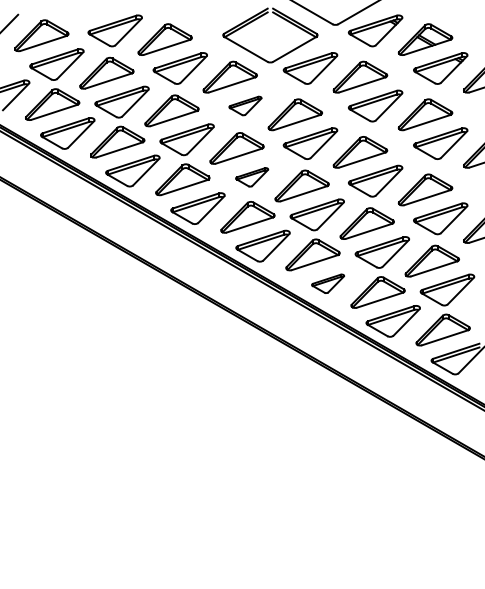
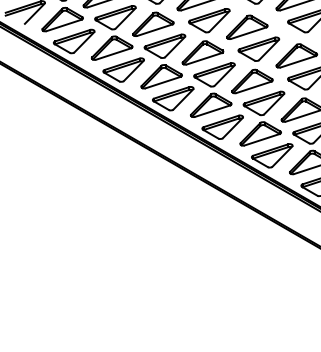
part: (245, 105) -> (209, 20), size x1.67
part: (251, 177) -> (213, 75), size x1.67
part: (327, 283) -> (271, 155), size x1.67

